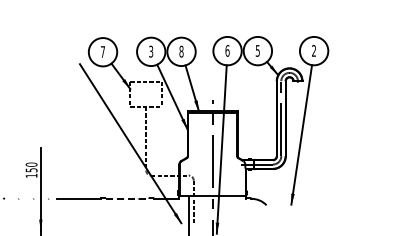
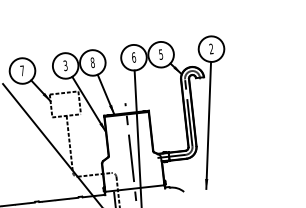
line: (127, 198) -> (58, 199), dashed -> solid

